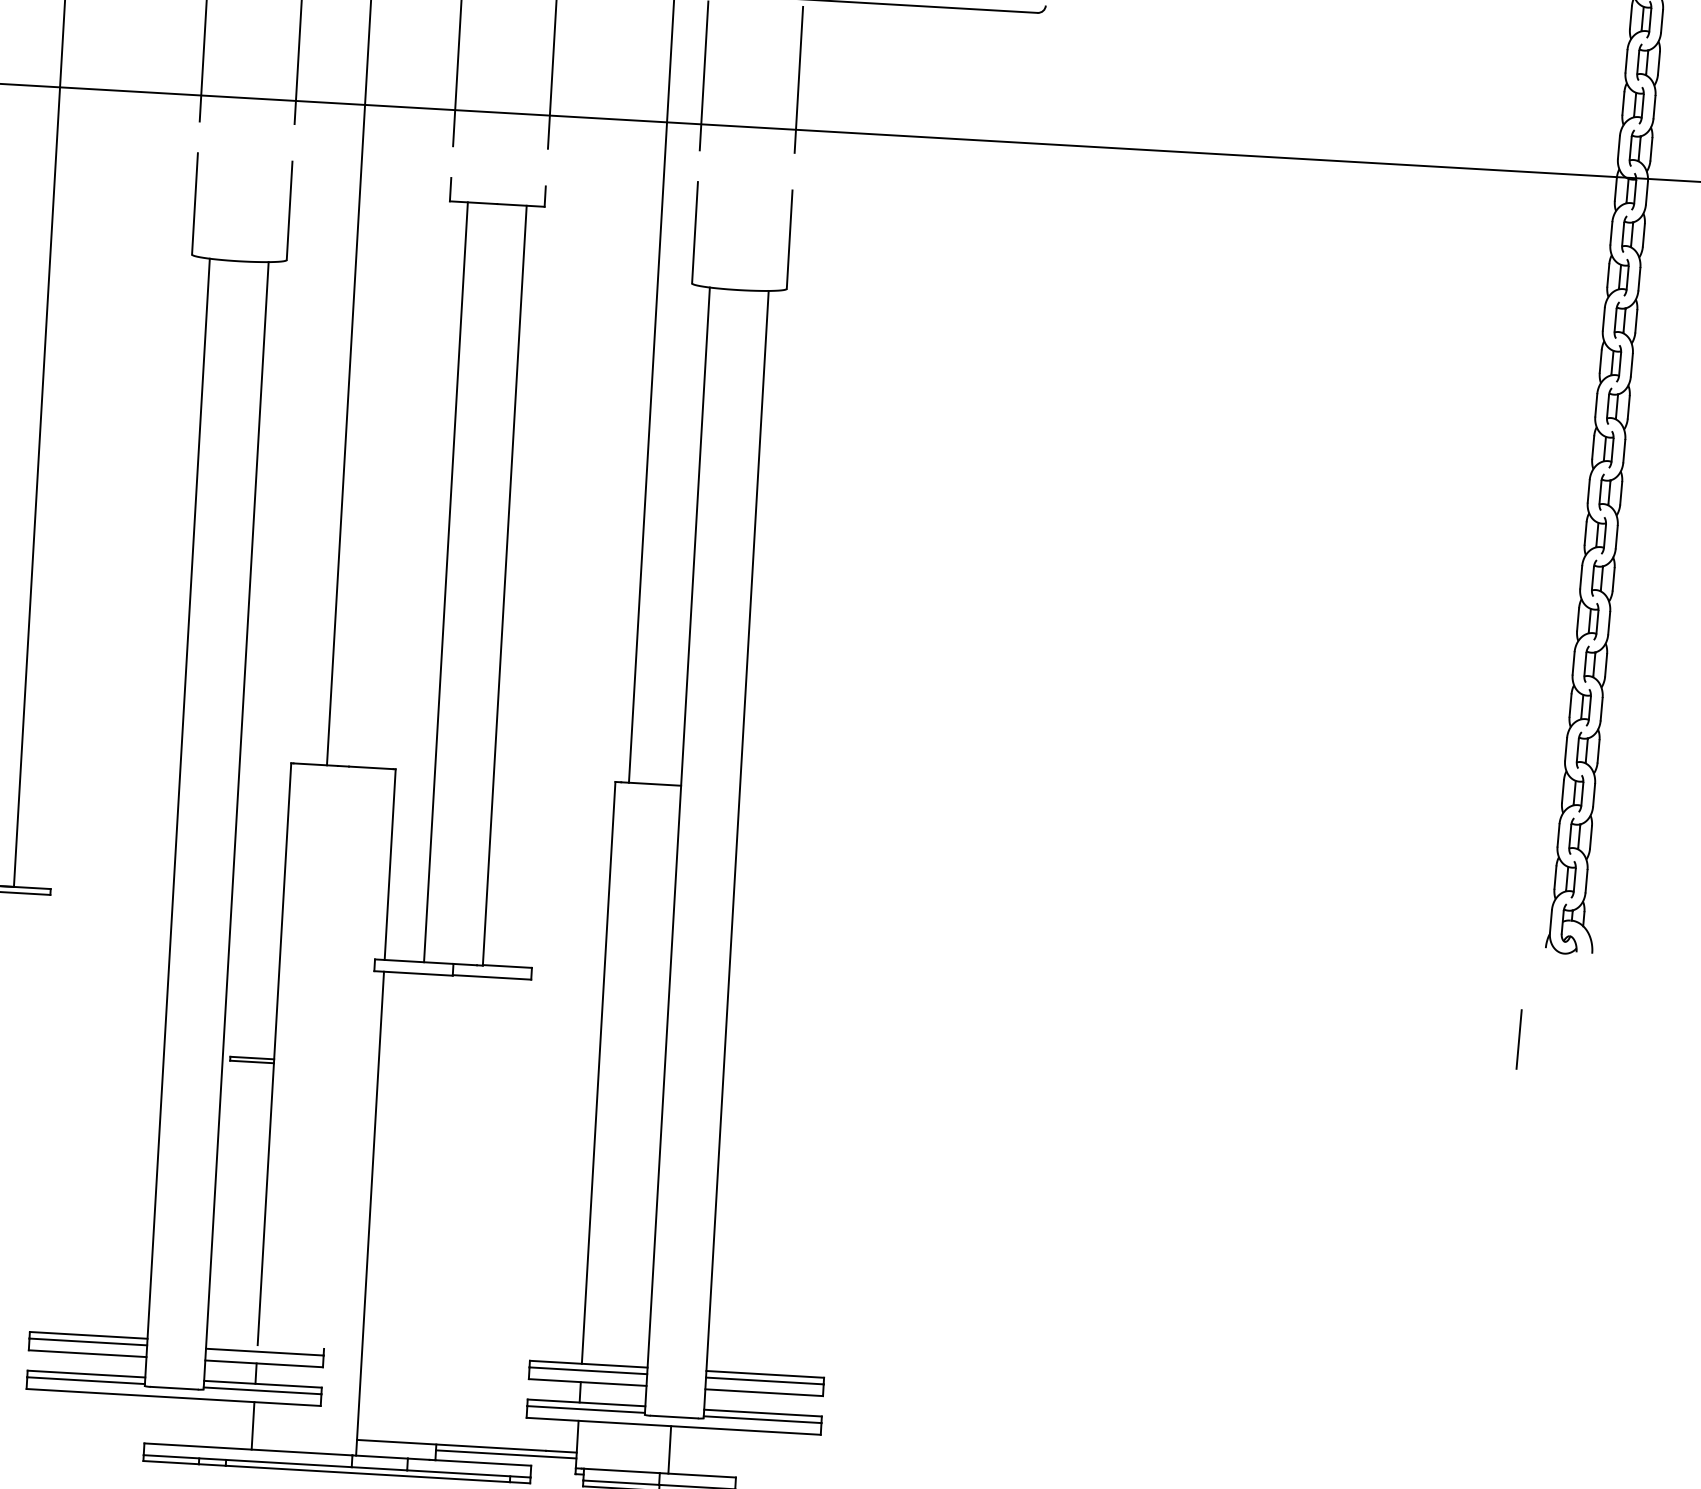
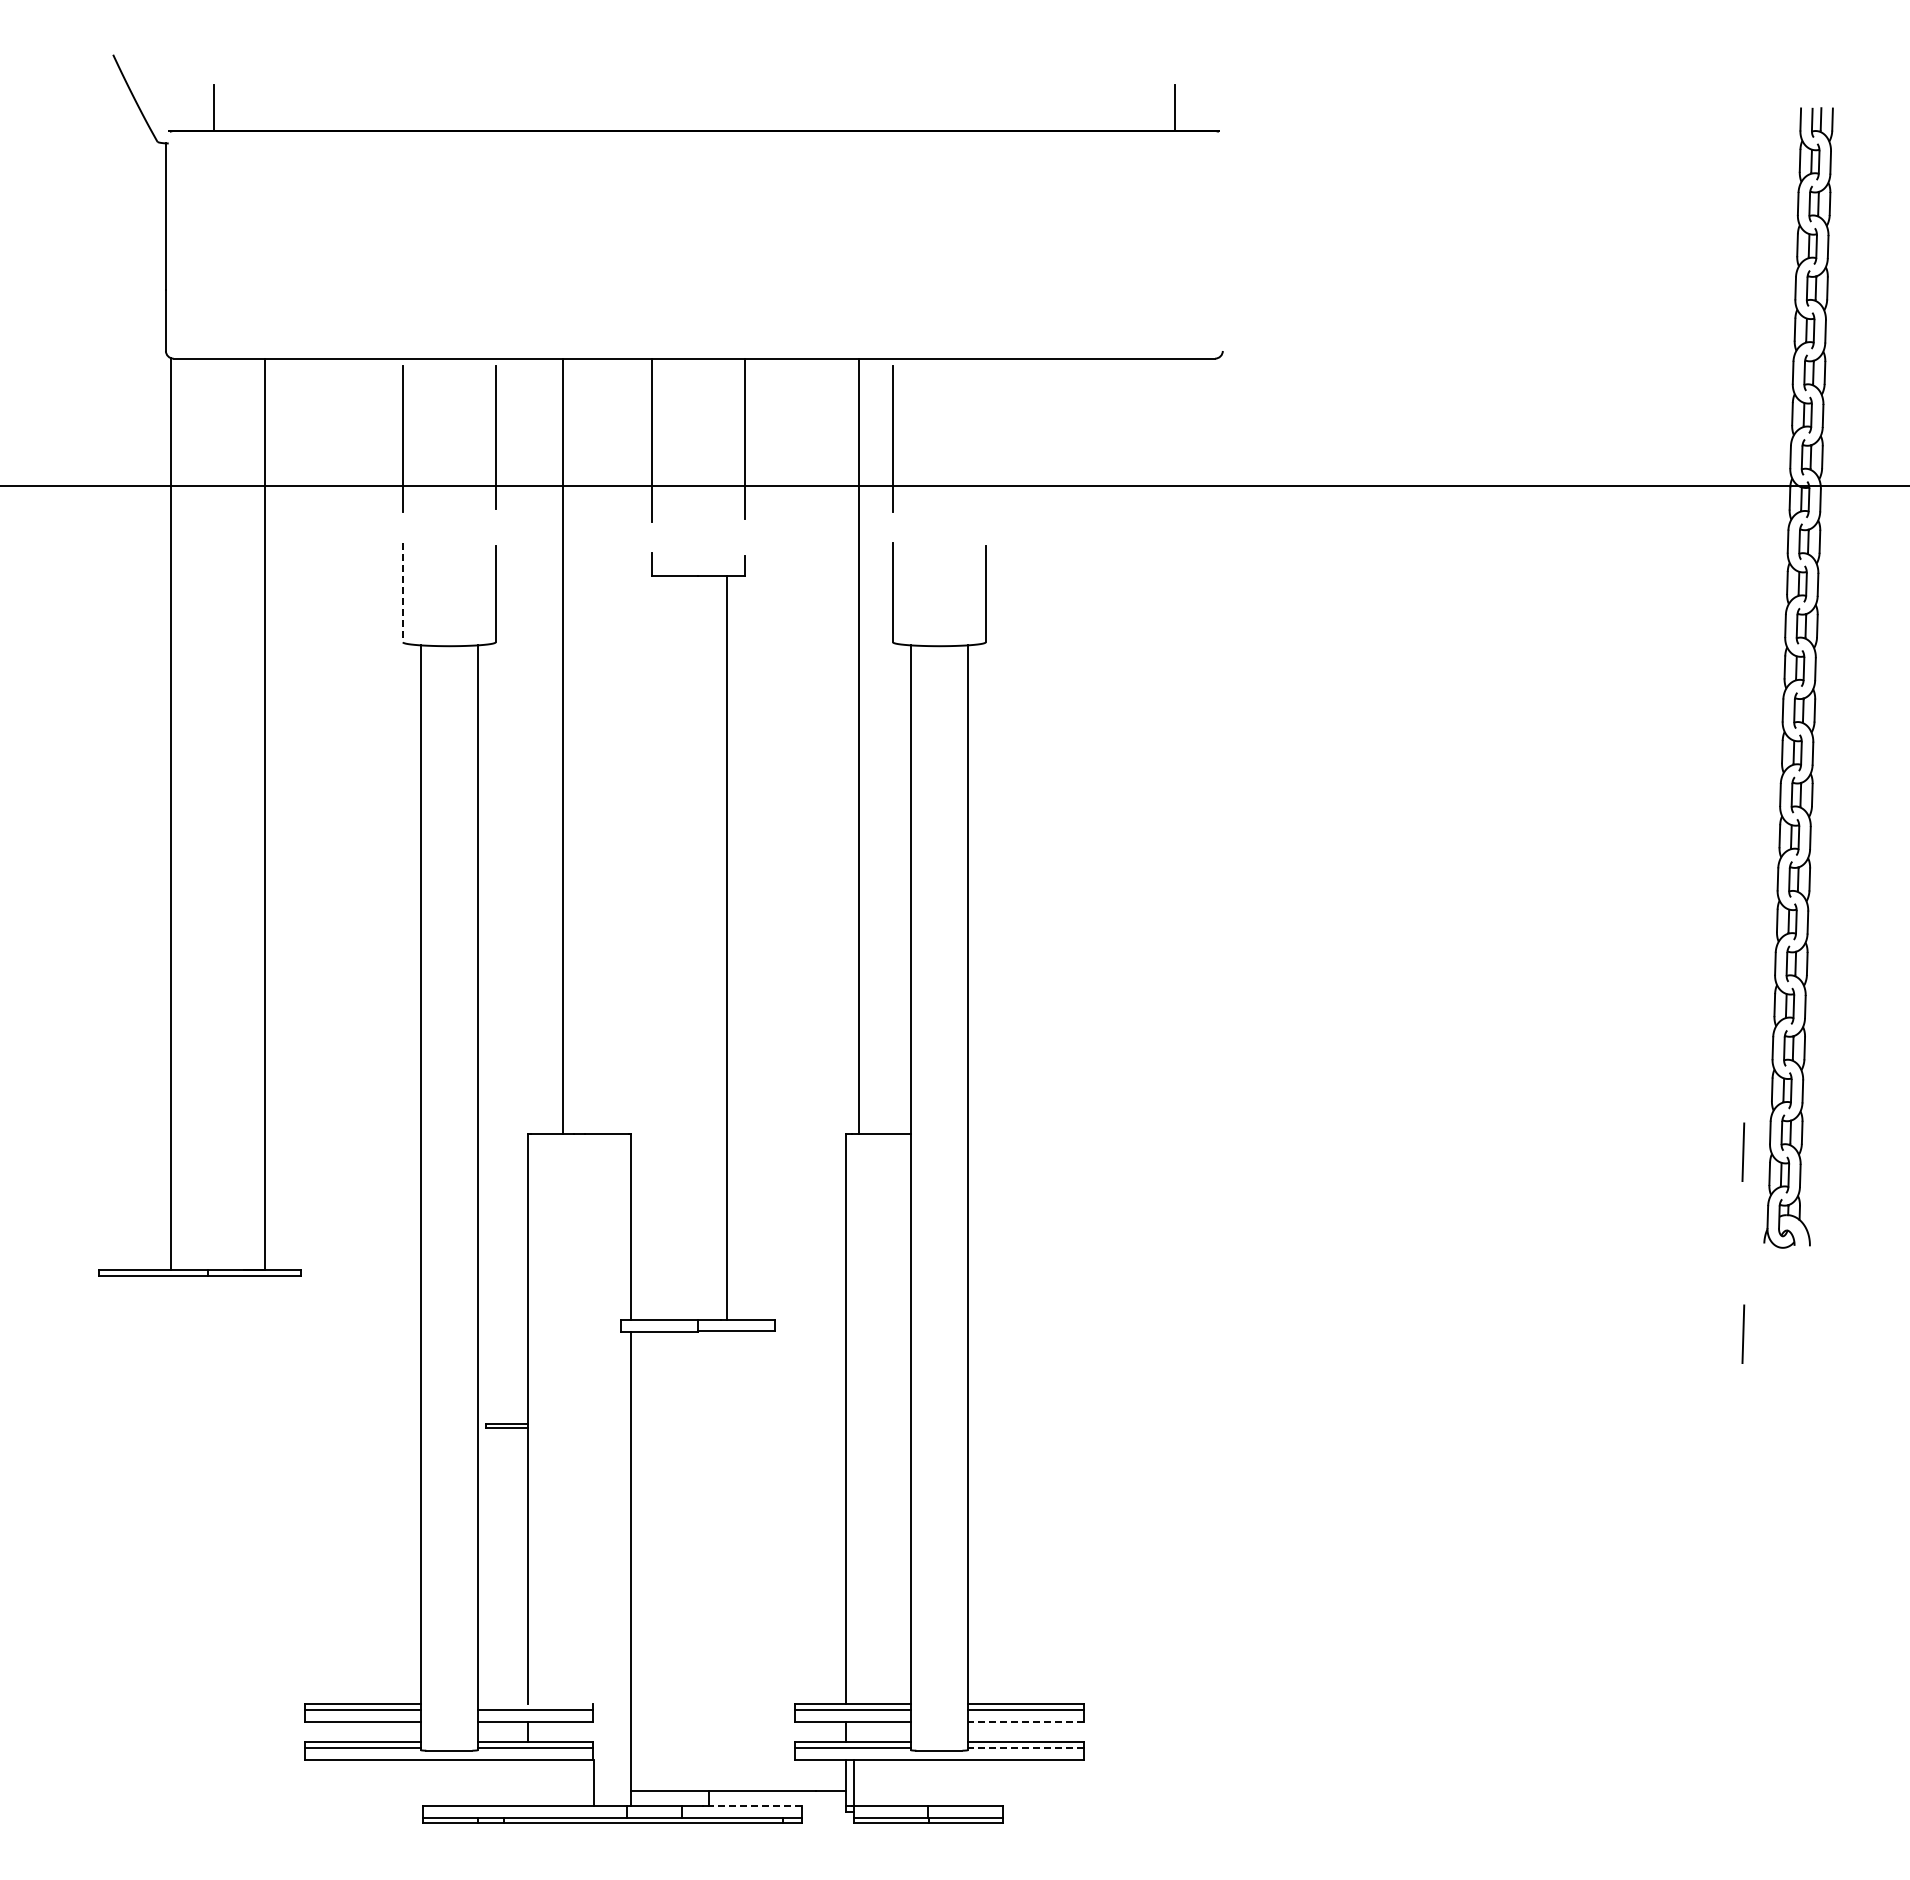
line: (798, 79) -> (985, 437), removed
line: (194, 203) -> (402, 592), solid -> dashed
line: (446, 581) -> (669, 947), removed
line: (1530, 853) -> (1743, 1151), added
line: (763, 1392) -> (1025, 1721), solid -> dashed
line: (762, 1419) -> (1025, 1748), solid -> dashed
line: (253, 1425) -> (594, 1782), moved
line: (669, 1449) -> (853, 1782), moved
line: (506, 1454) -> (777, 1796), removed
line: (483, 1463) -> (755, 1806), solid -> dashed

